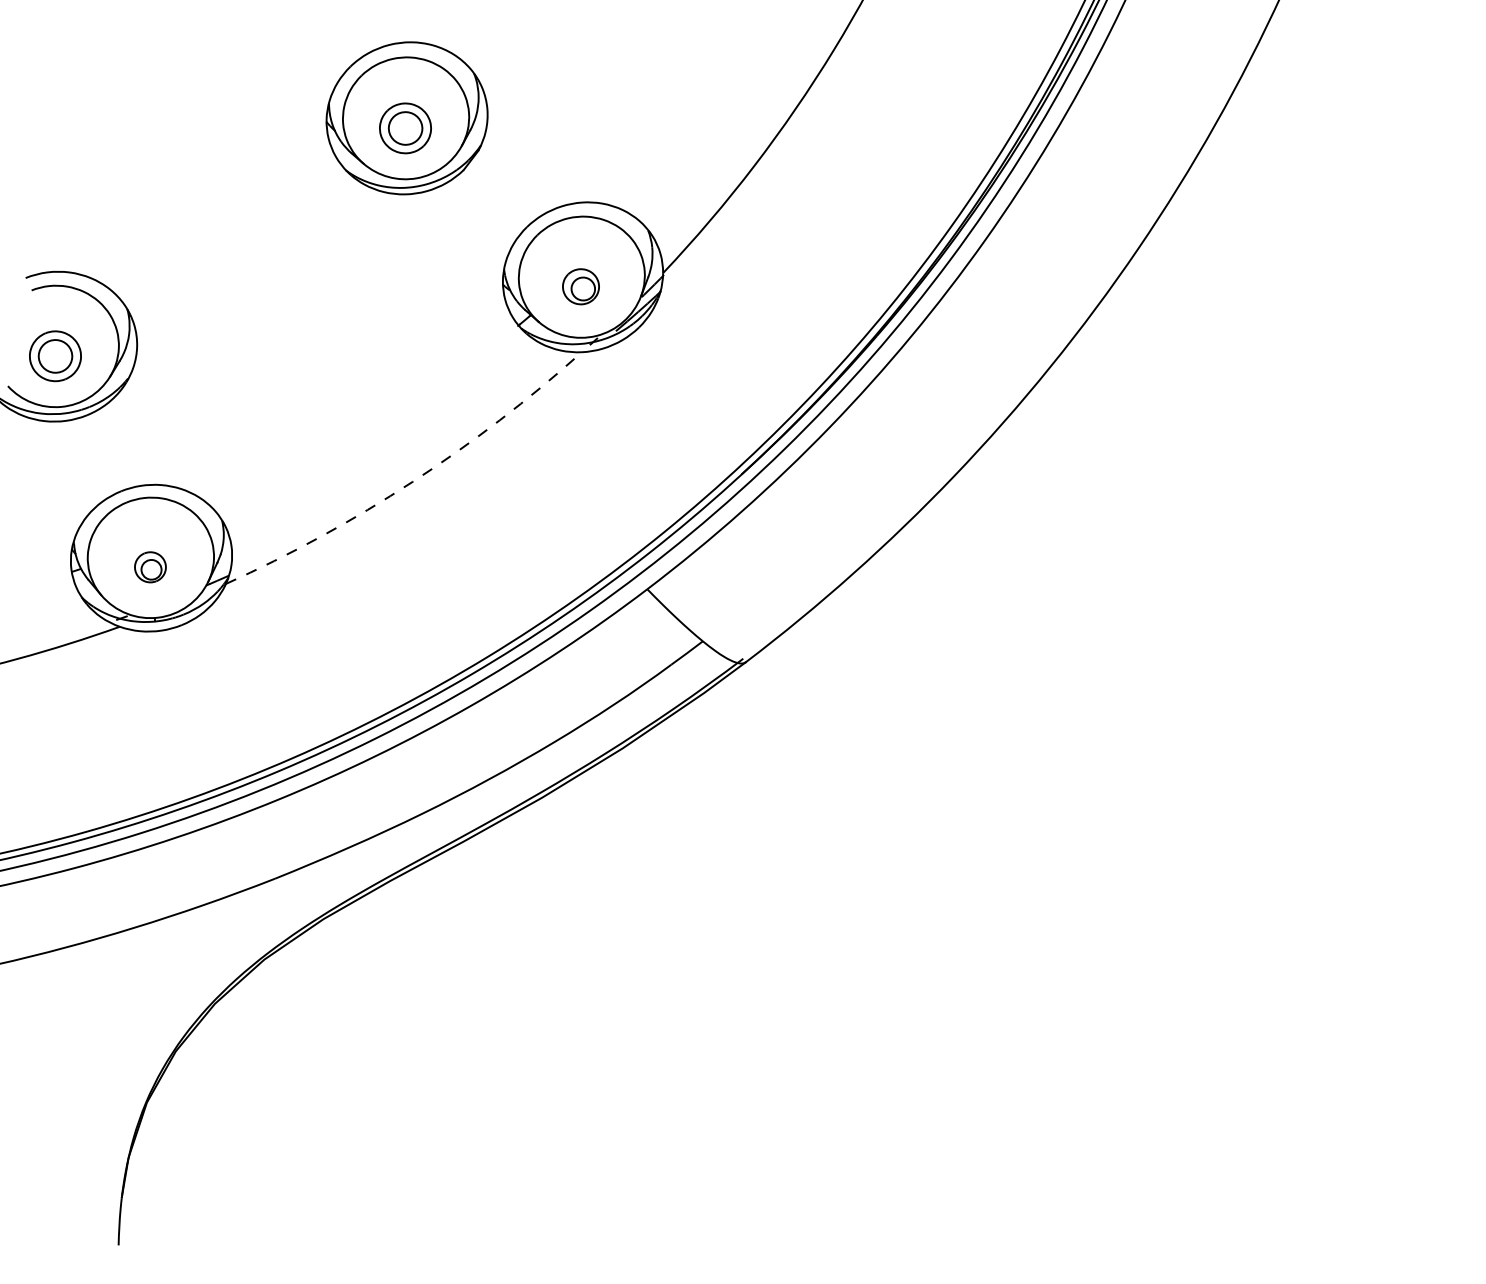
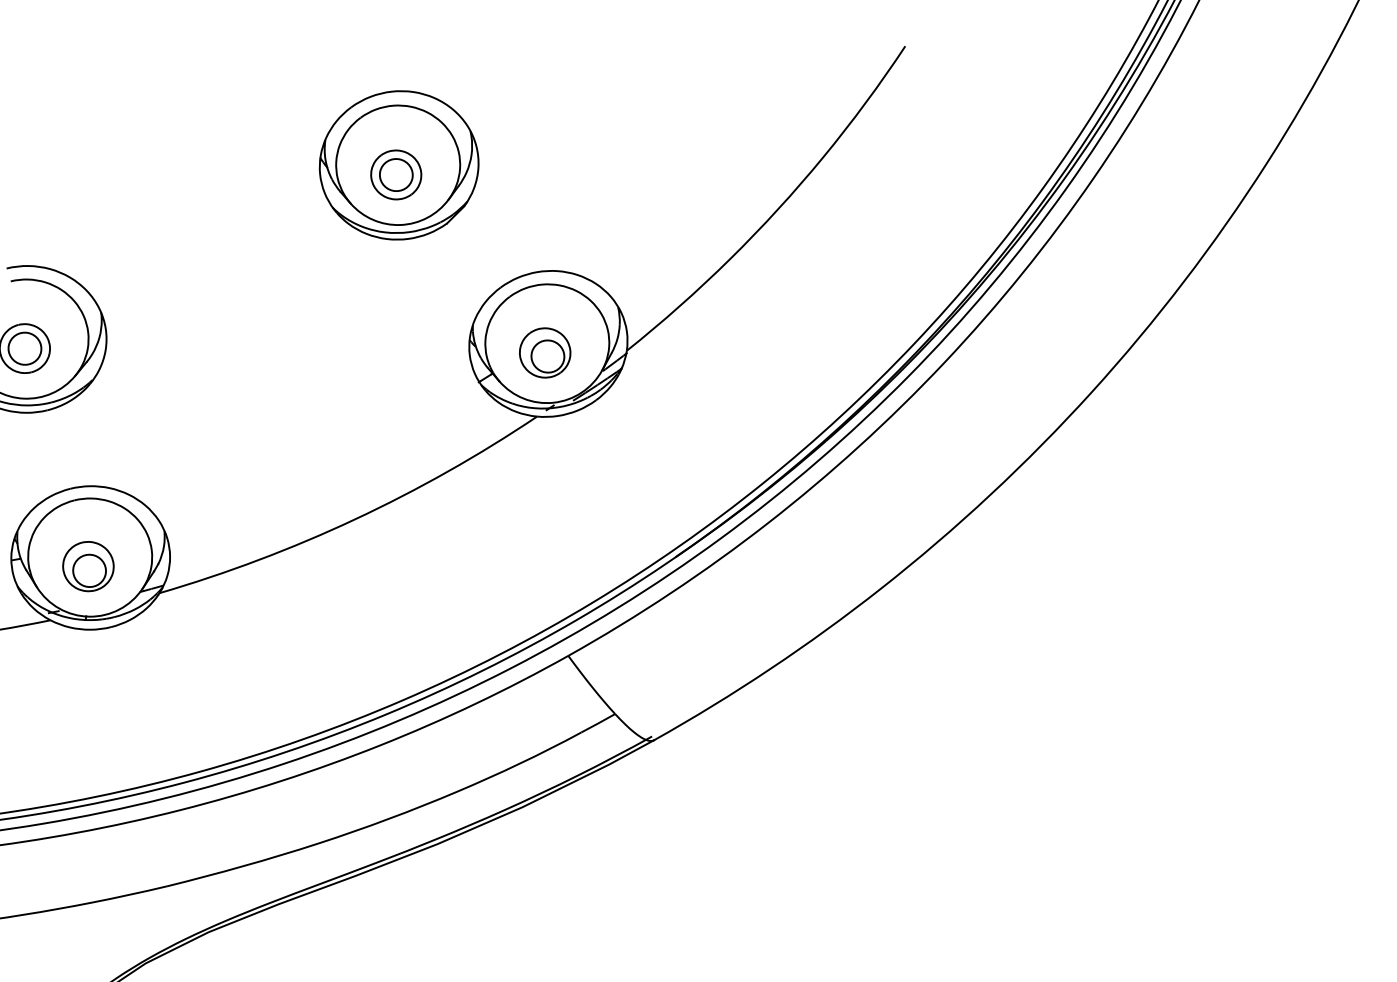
part: (580, 286) -> (544, 352), size x1.43
arc: (412, 481) -> (354, 519), dashed -> solid
part: (150, 567) -> (88, 566), size x1.67

